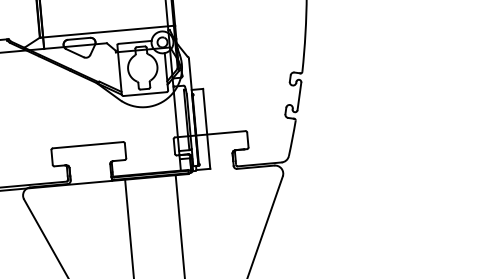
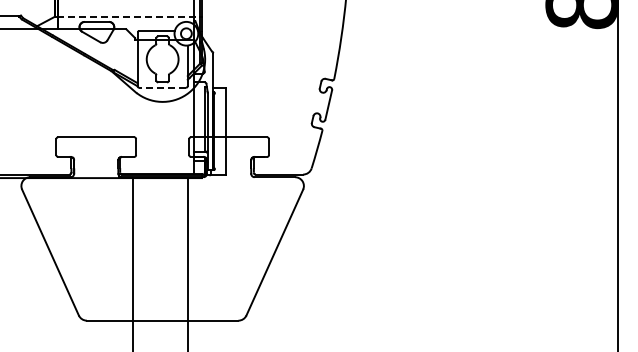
line: (107, 31) -> (128, 16), solid -> dashed
line: (144, 93) -> (162, 87), solid -> dashed

